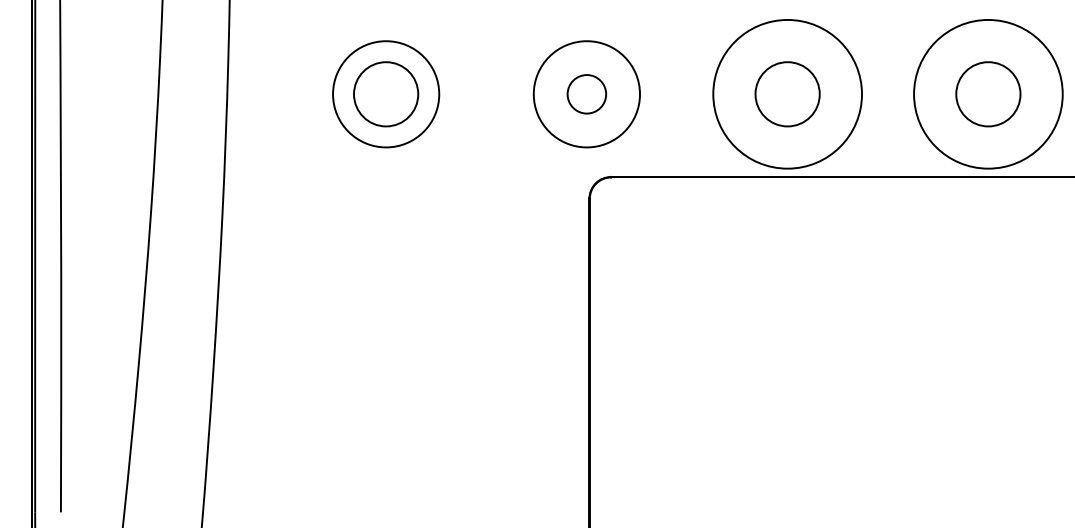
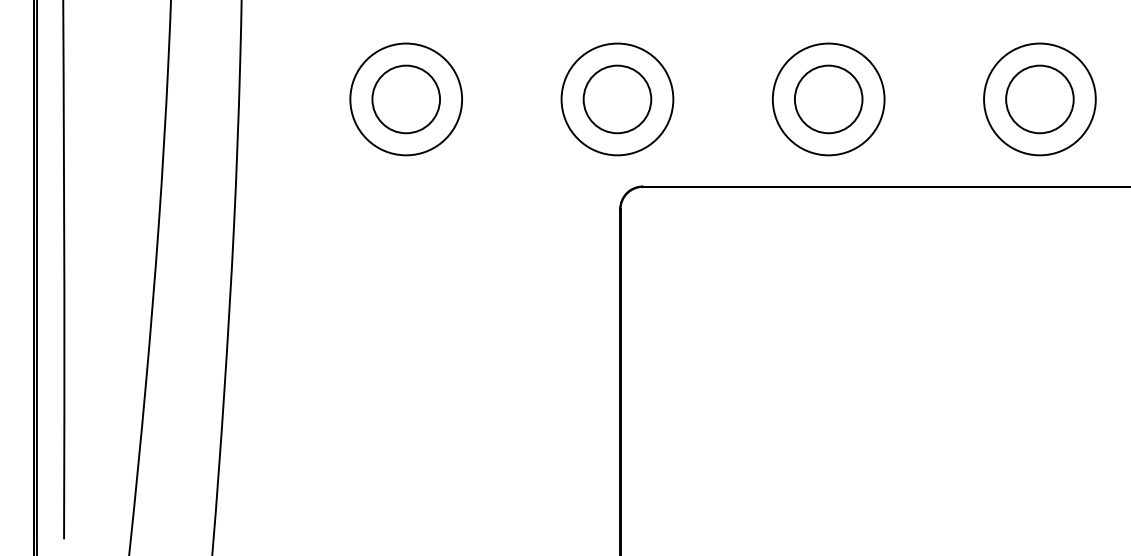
circle: (586, 94) -> (617, 99), size x1.67
circle: (787, 94) -> (828, 99), size x0.71
circle: (988, 94) -> (1040, 99), size x0.71

